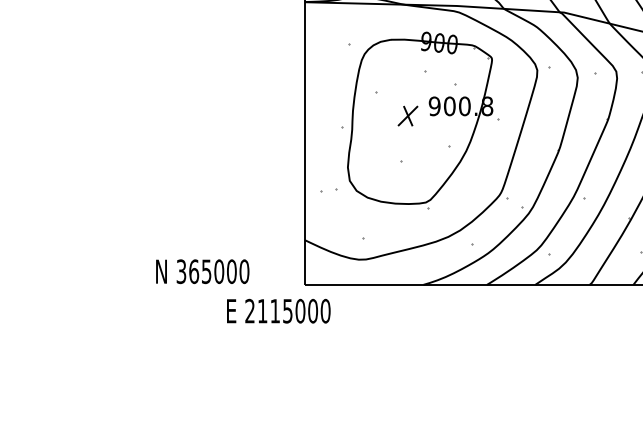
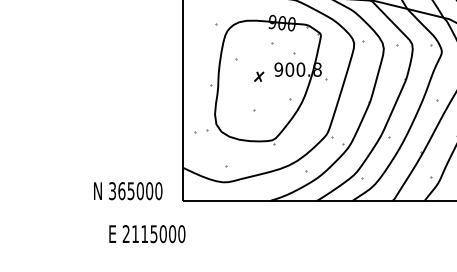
part: (407, 115) -> (258, 76), size x0.6
text: (202, 271) -> (128, 190), moved
text: (278, 310) -> (147, 233), moved

